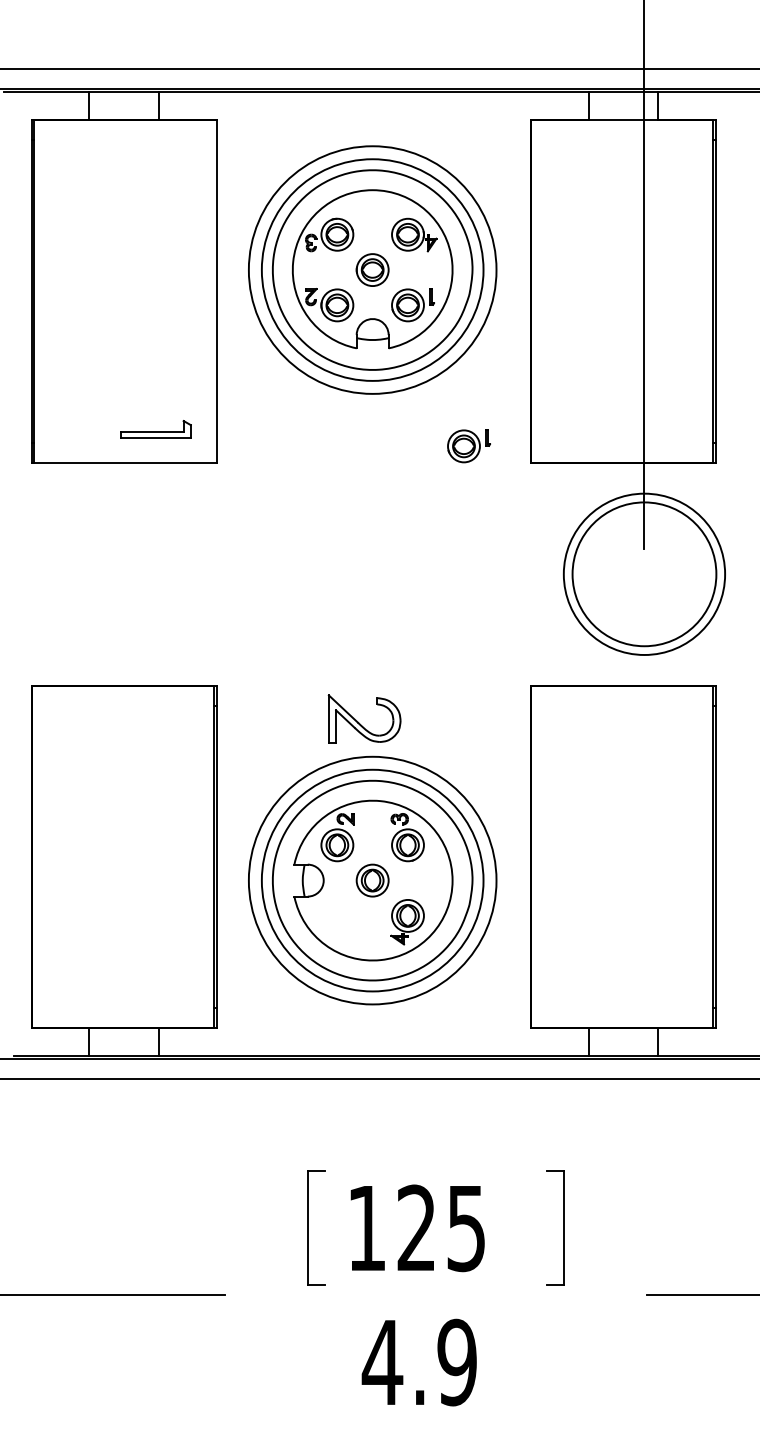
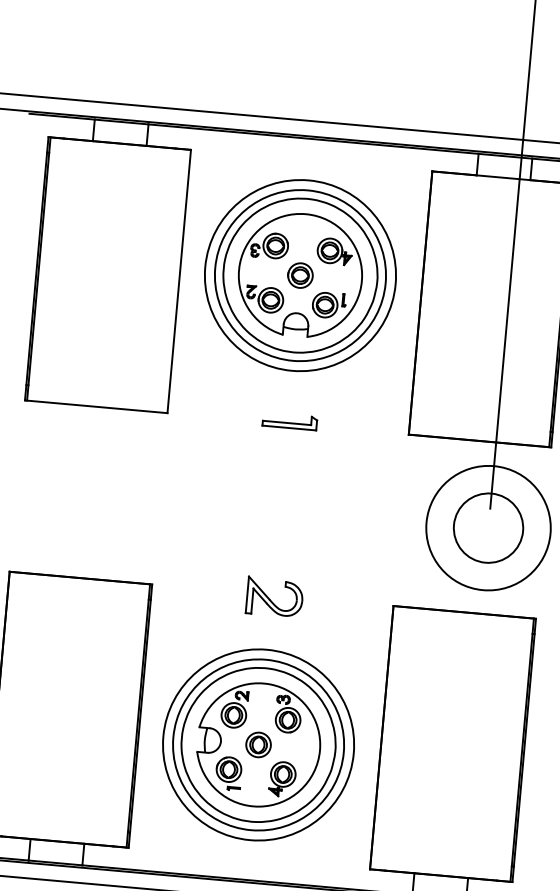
part: (155, 429) -> (289, 421), moved
part: (468, 446) -> (362, 417), removed
circle: (644, 574) -> (488, 528), size x0.62
part: (359, 722) -> (270, 599), moved
part: (337, 921) -> (228, 773), added

